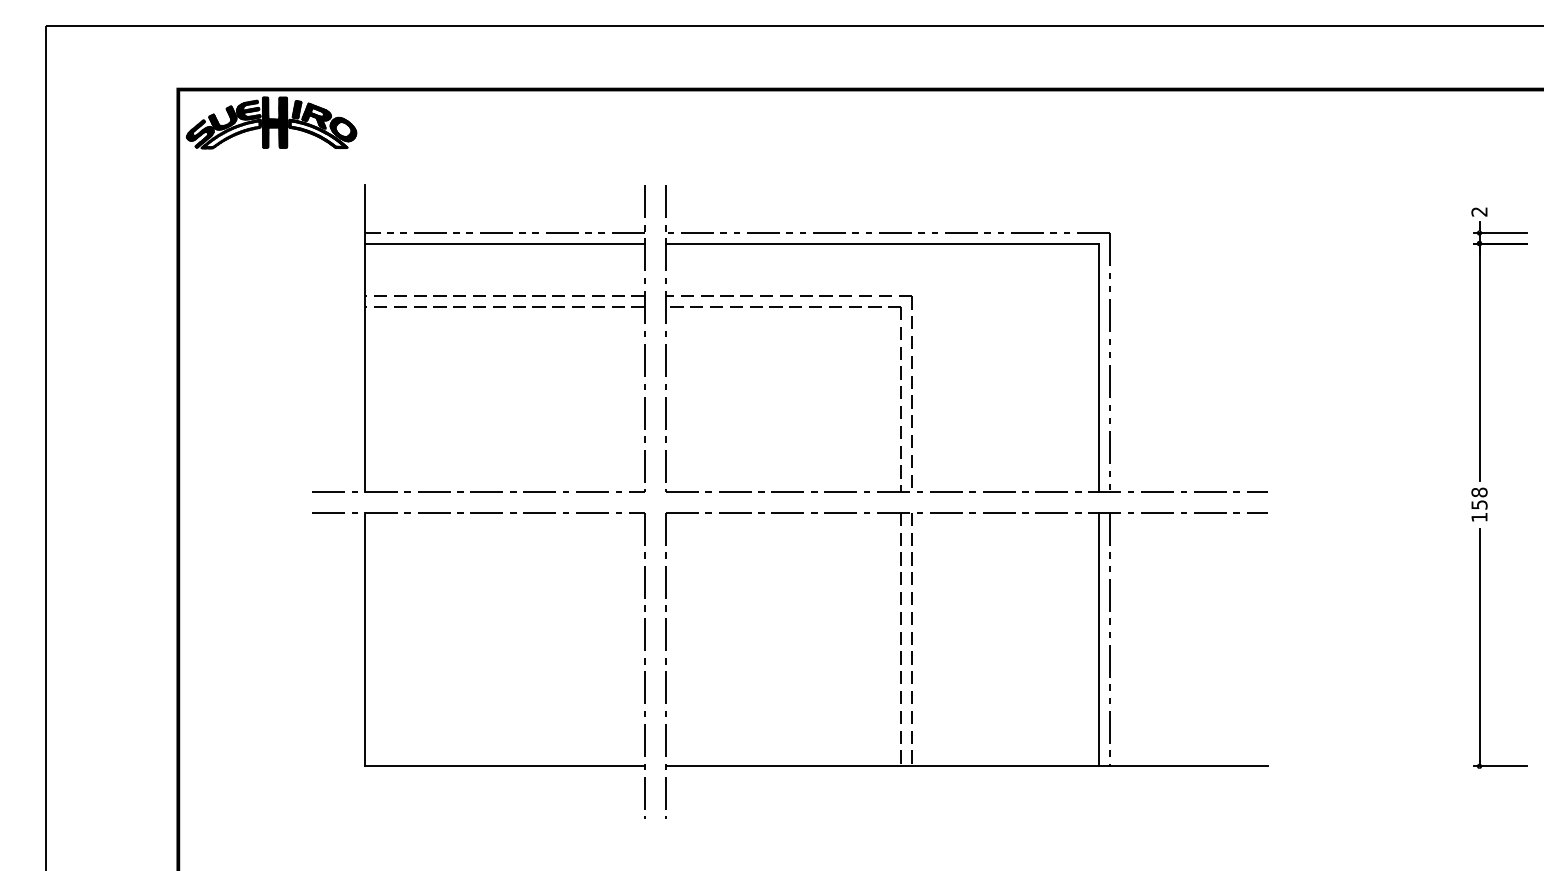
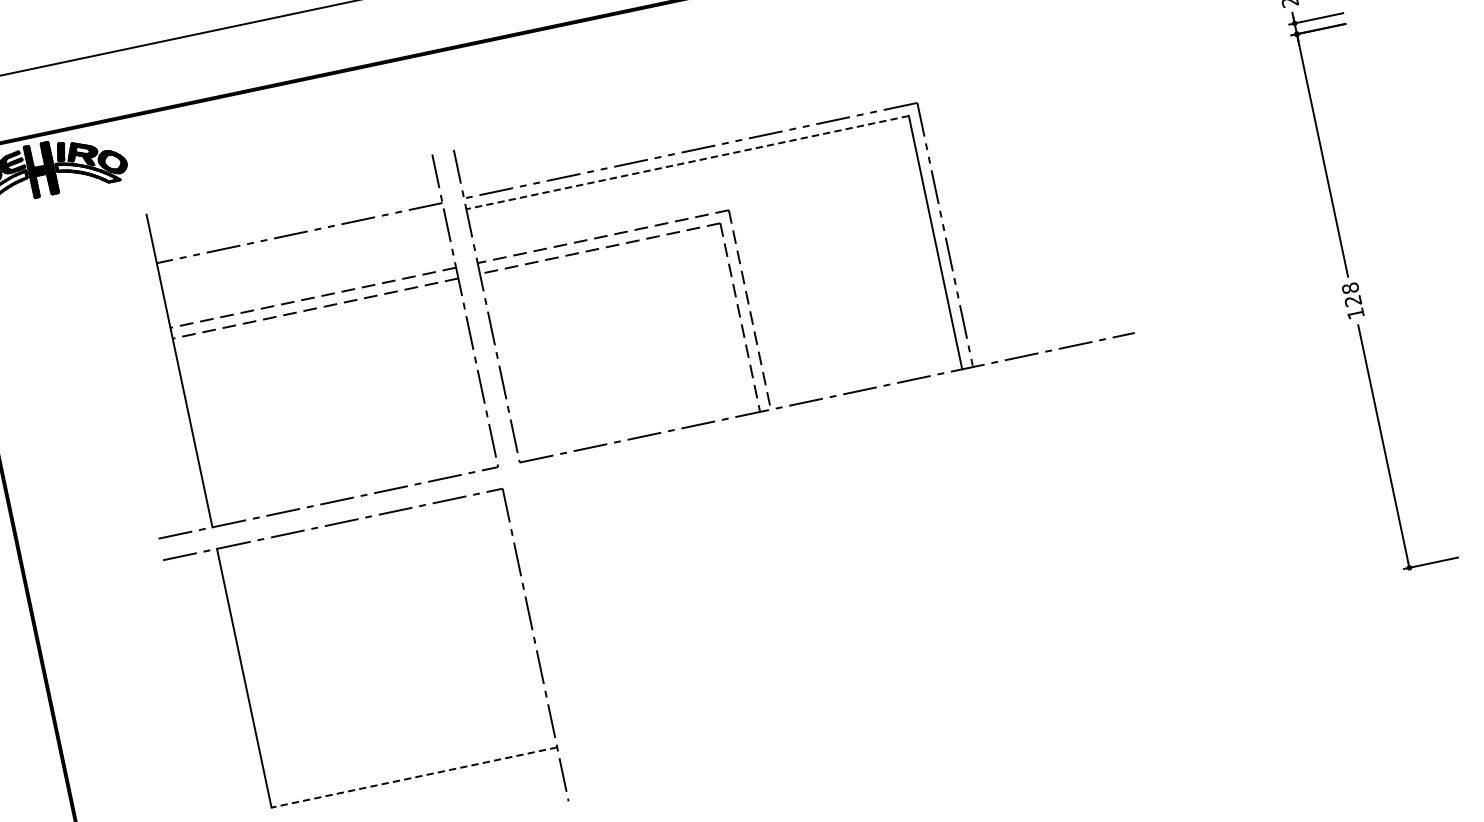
line: (504, 243) -> (301, 243), removed
line: (882, 243) -> (687, 162), solid -> dashed
text: (1479, 504) -> (1353, 300), 158 -> 128
part: (912, 664) -> (808, 585), removed
line: (504, 766) -> (414, 777), solid -> dashed

